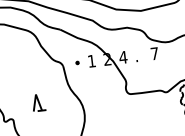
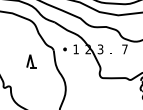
text: (123, 57) -> (100, 49), 4 -> 3
part: (38, 103) -> (31, 61), moved

